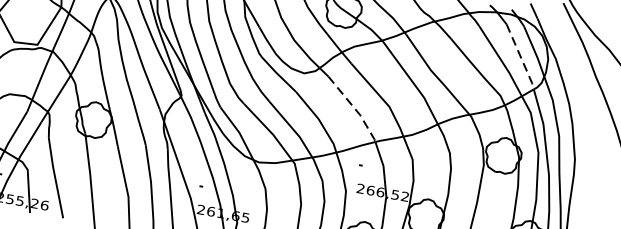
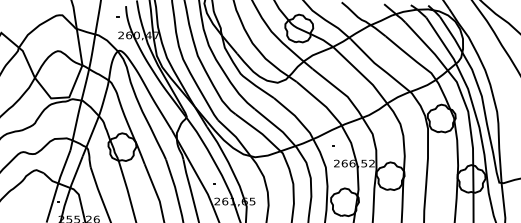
line: (520, 58) -> (441, 41), dashed -> solid
line: (354, 109) -> (321, 103), dashed -> solid

